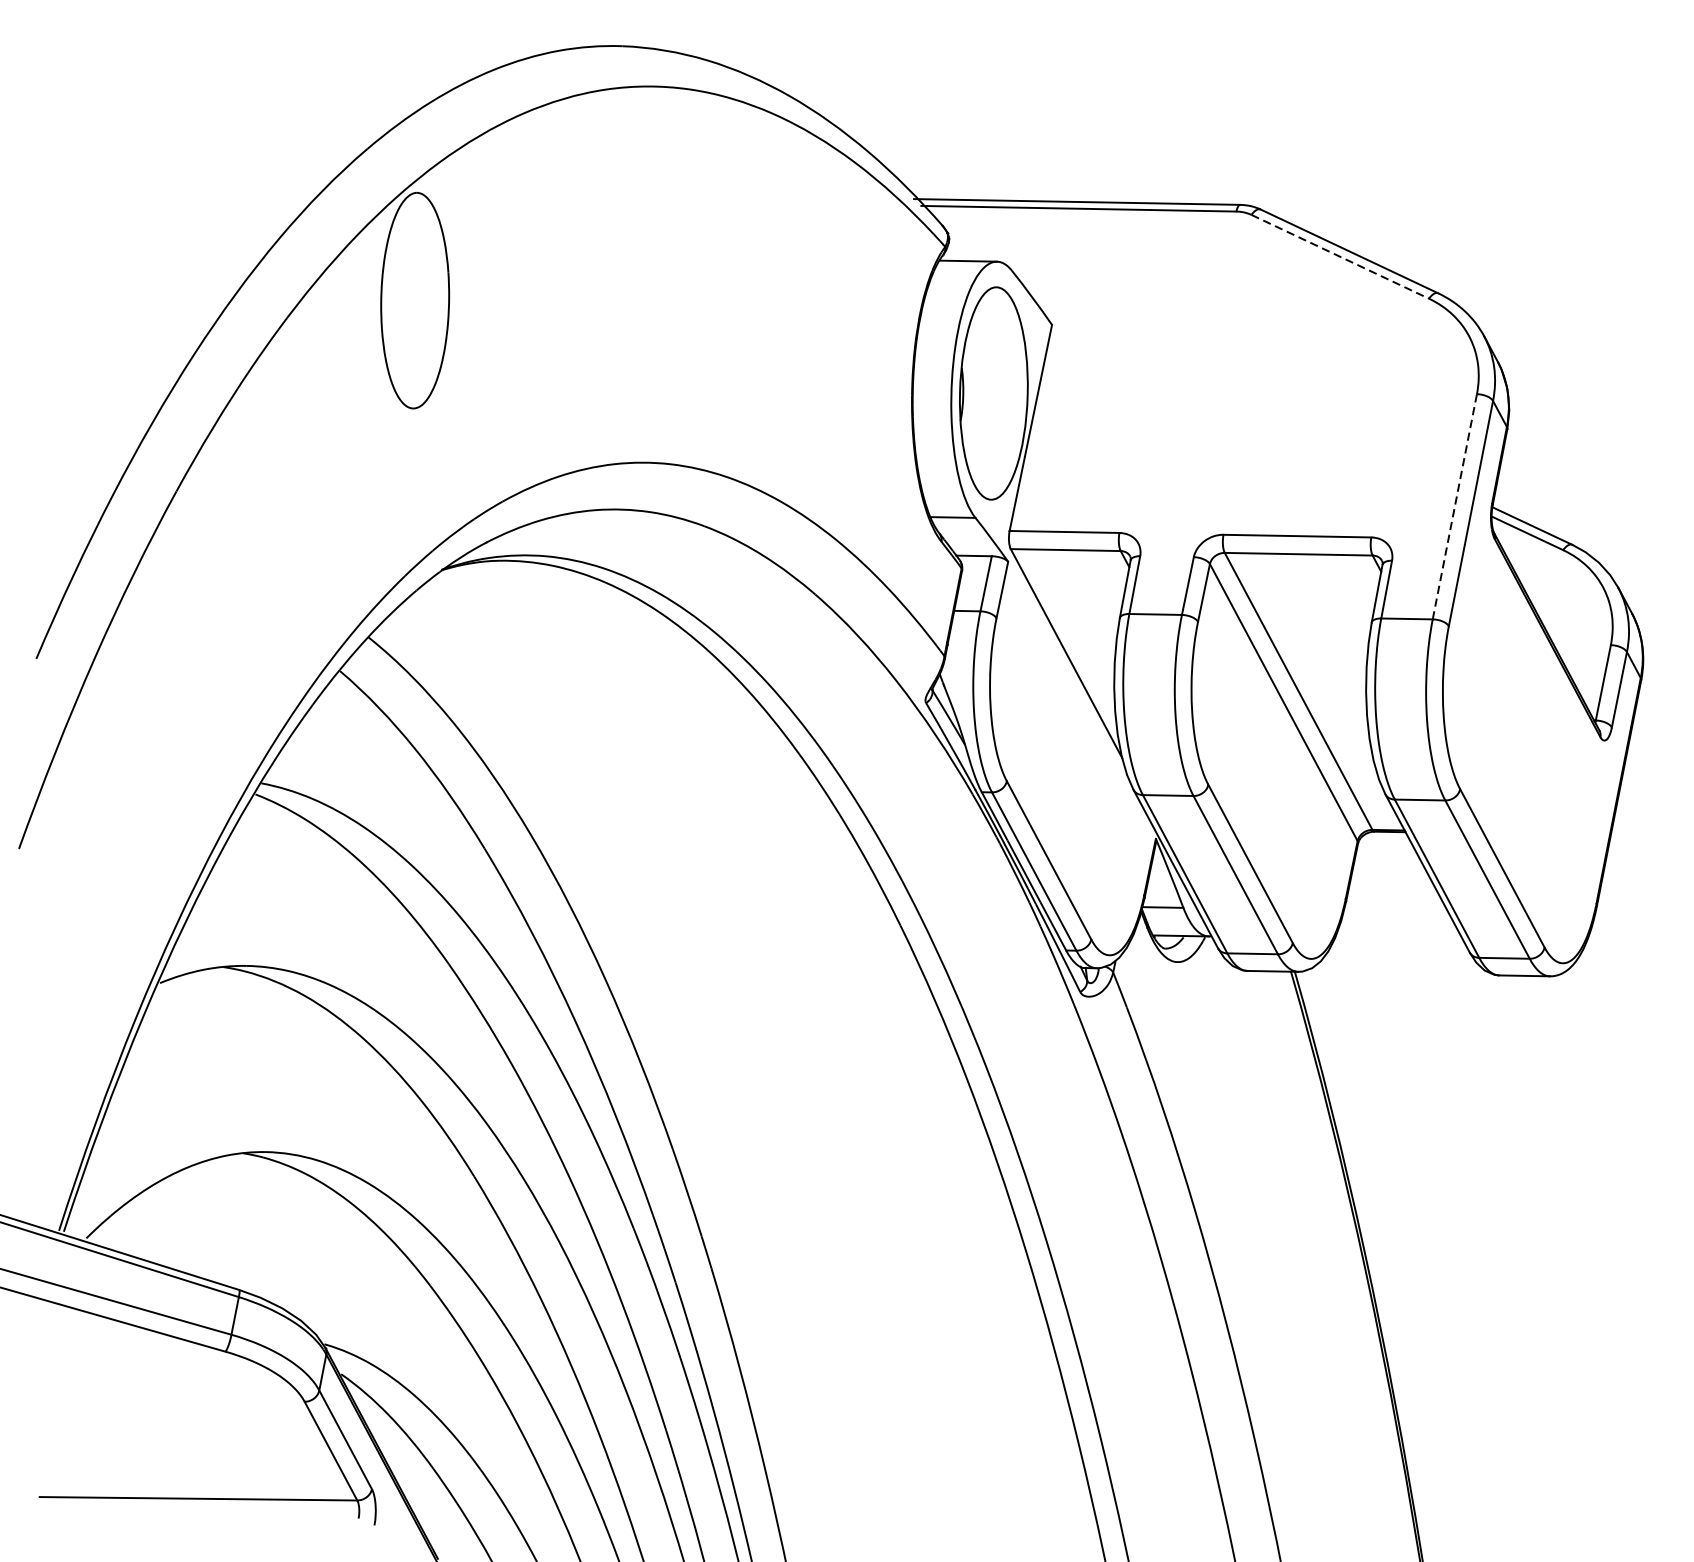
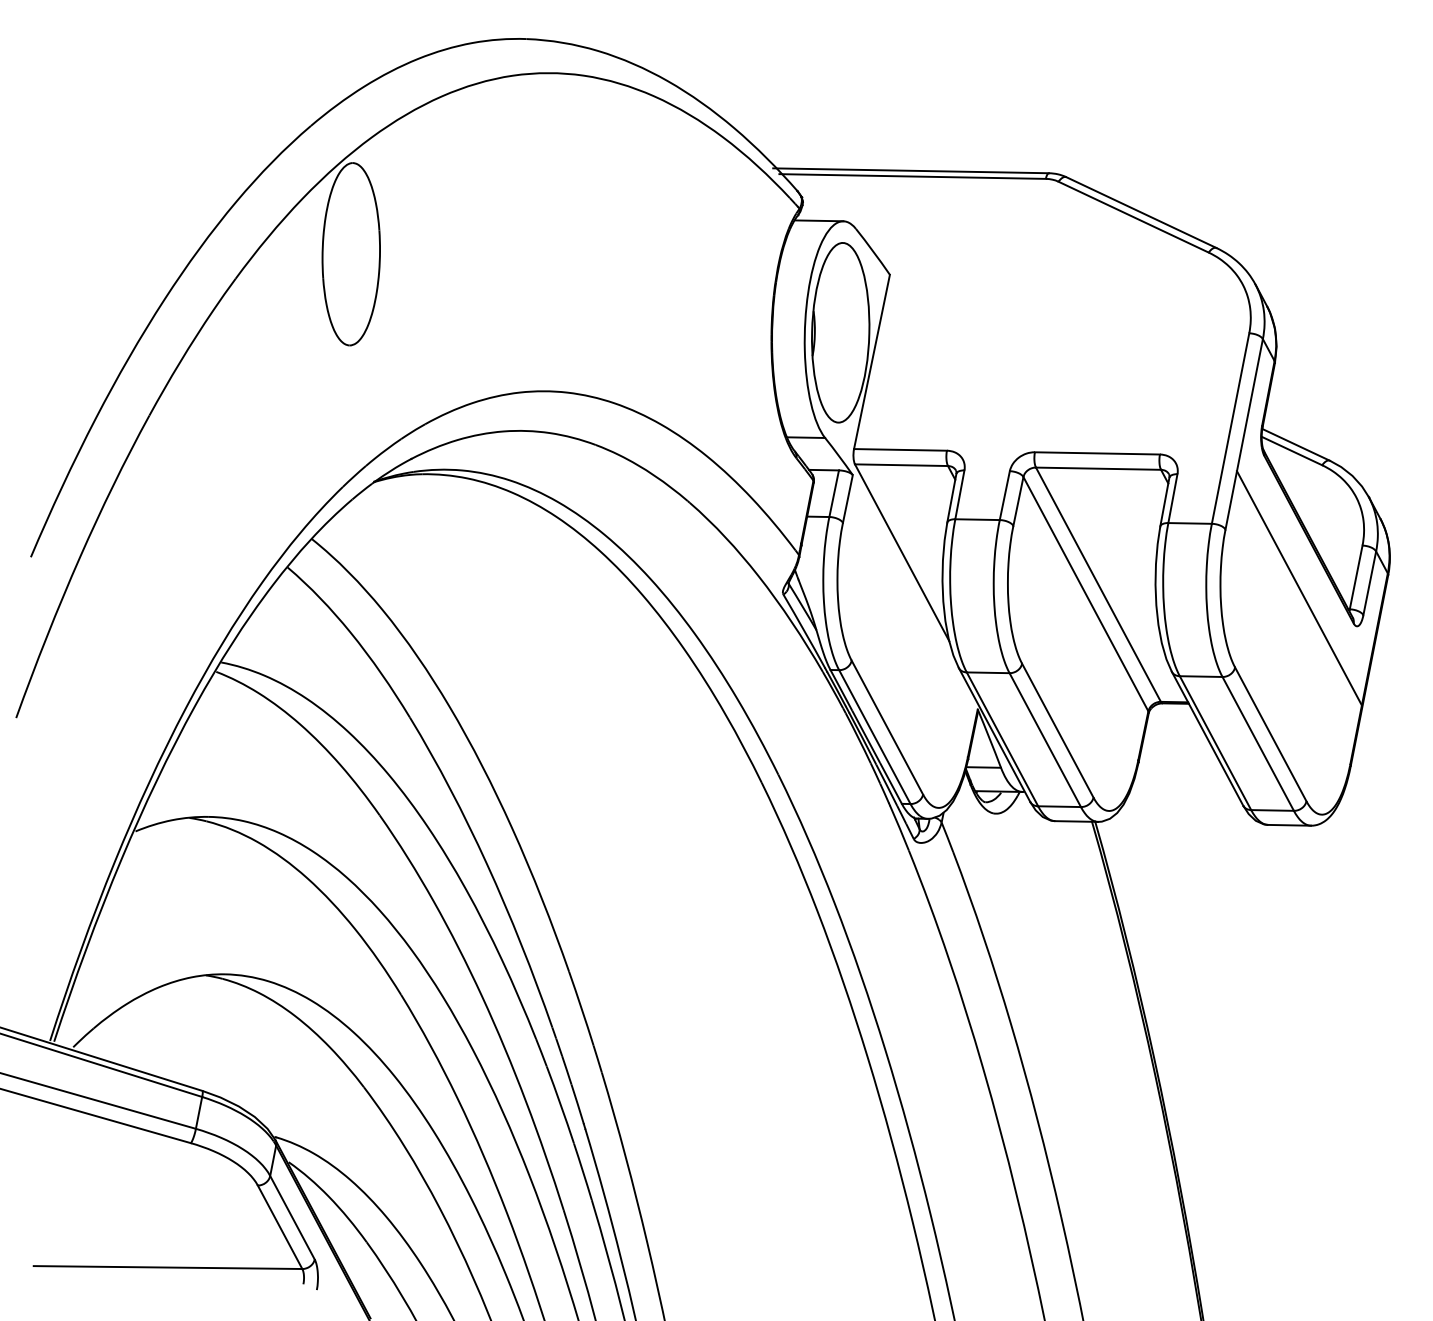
line: (1341, 257) -> (1134, 217), dashed -> solid
line: (1454, 506) -> (1230, 428), dashed -> solid
line: (1535, 695) -> (1298, 588), added

